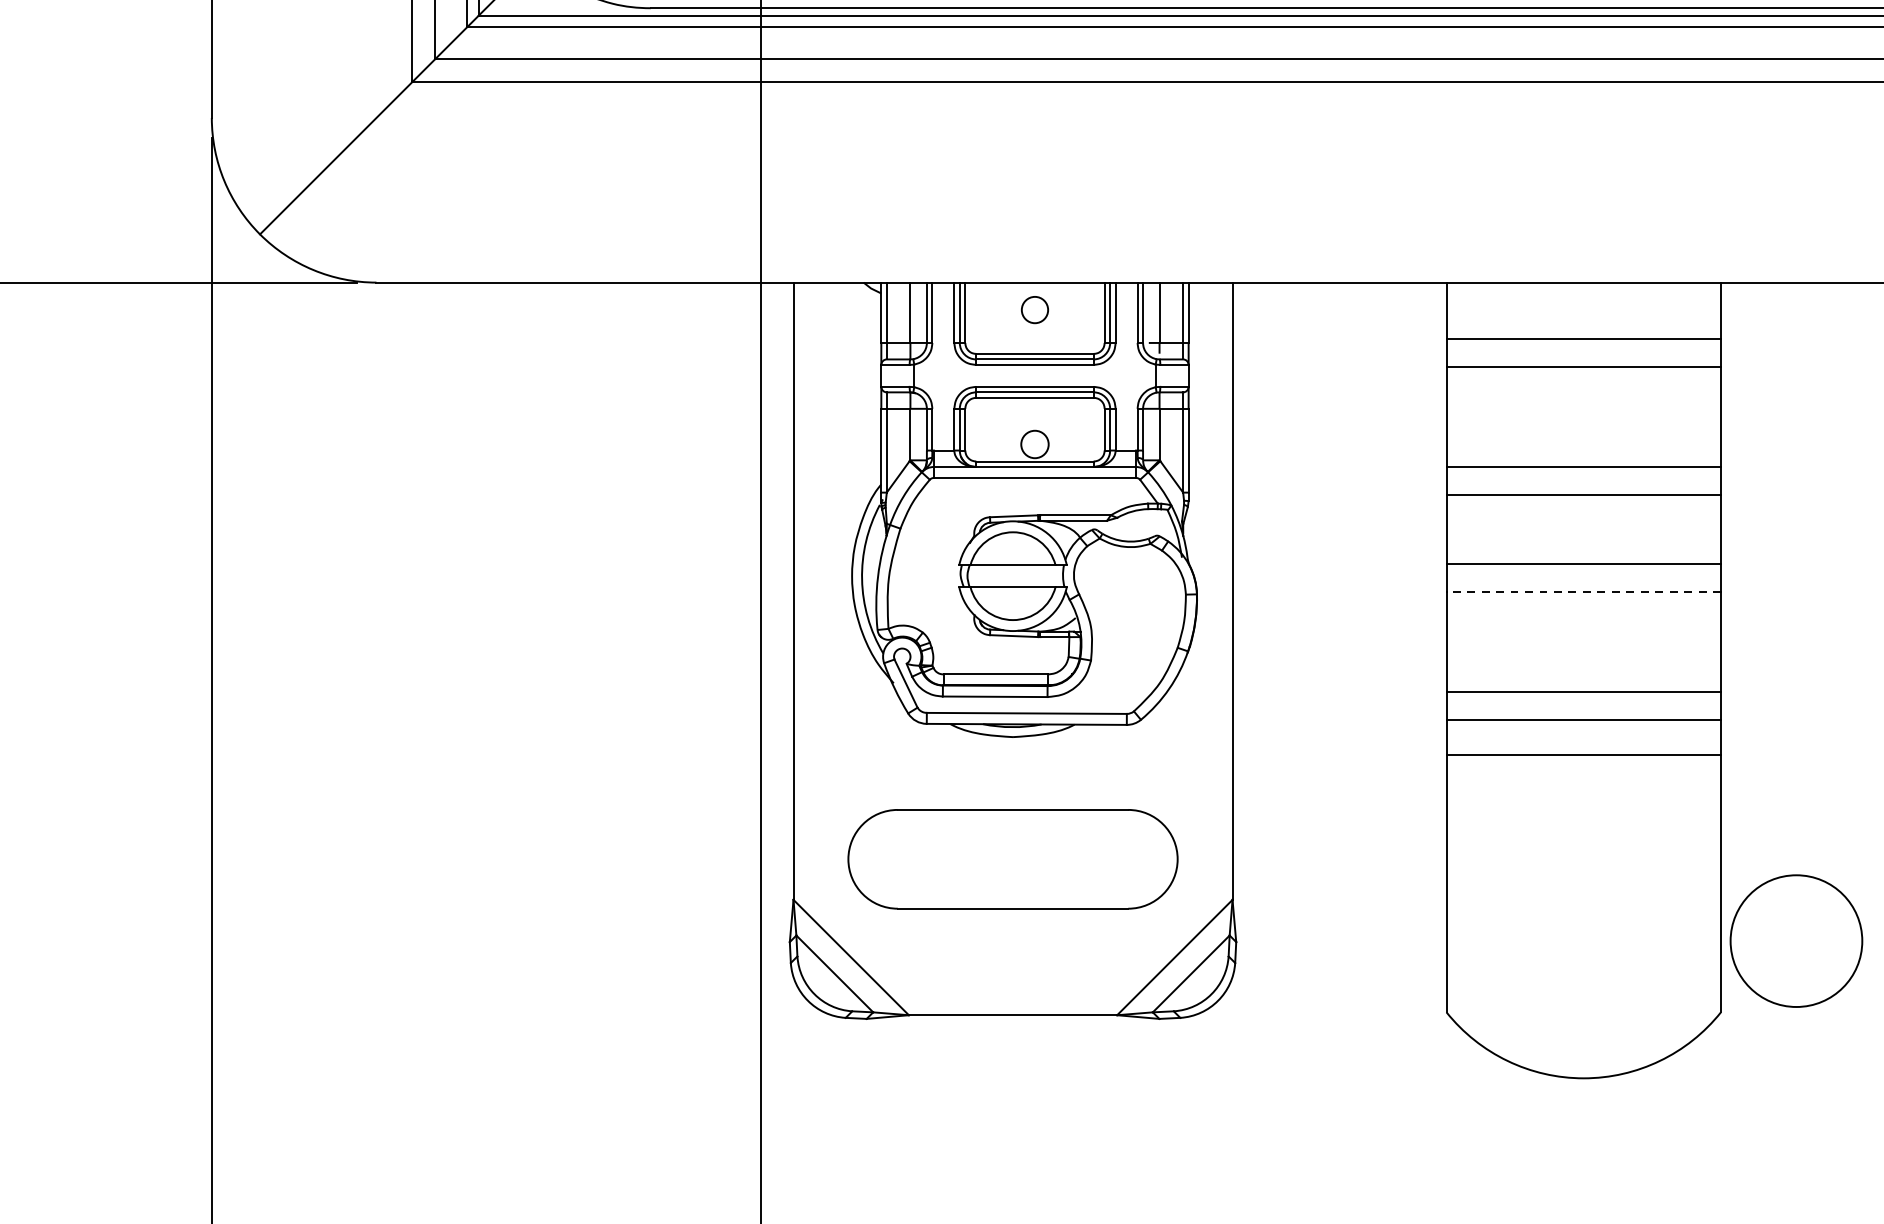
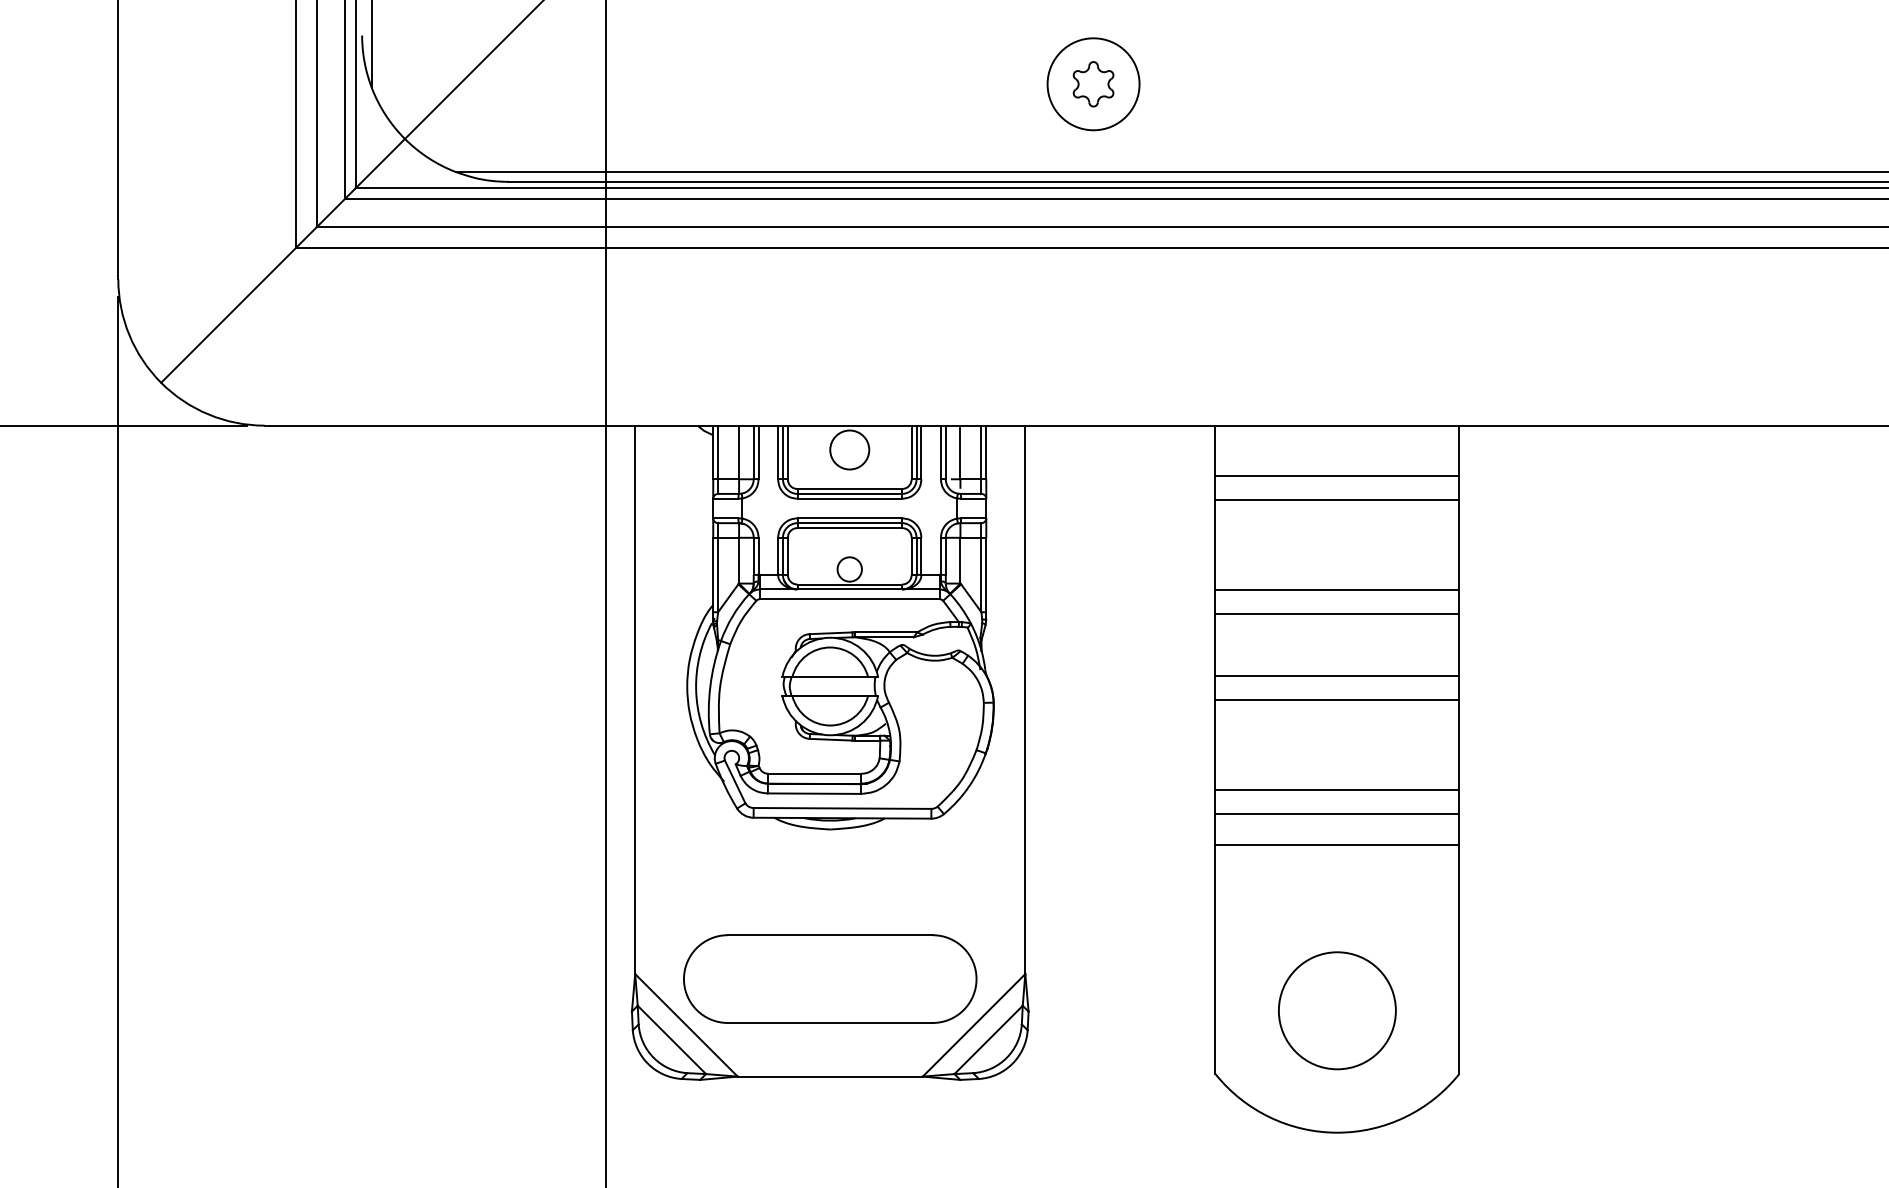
circle: (1034, 309) -> (849, 449), size x1.67
line: (1583, 591) -> (1337, 700), dashed -> solid
part: (1013, 858) -> (830, 978), moved
circle: (1796, 940) -> (1337, 1010), moved

